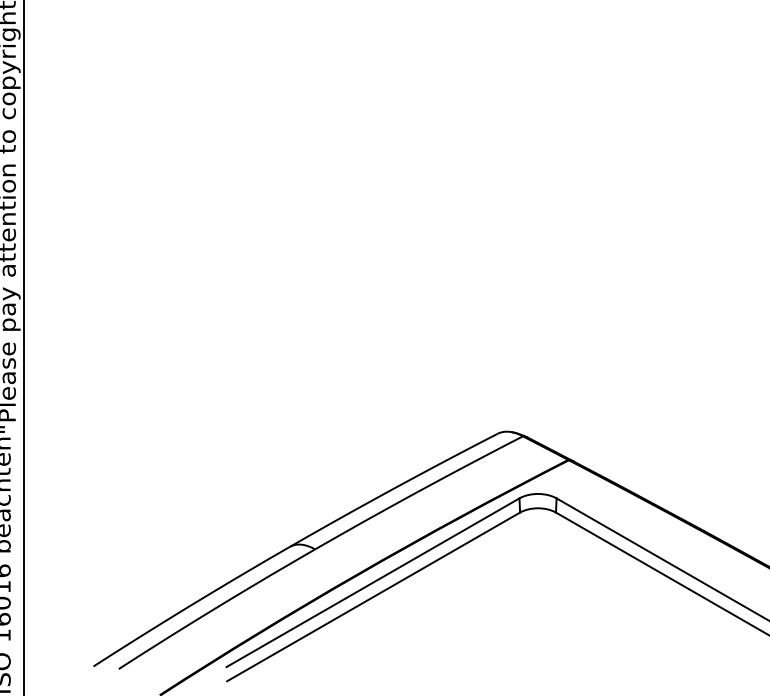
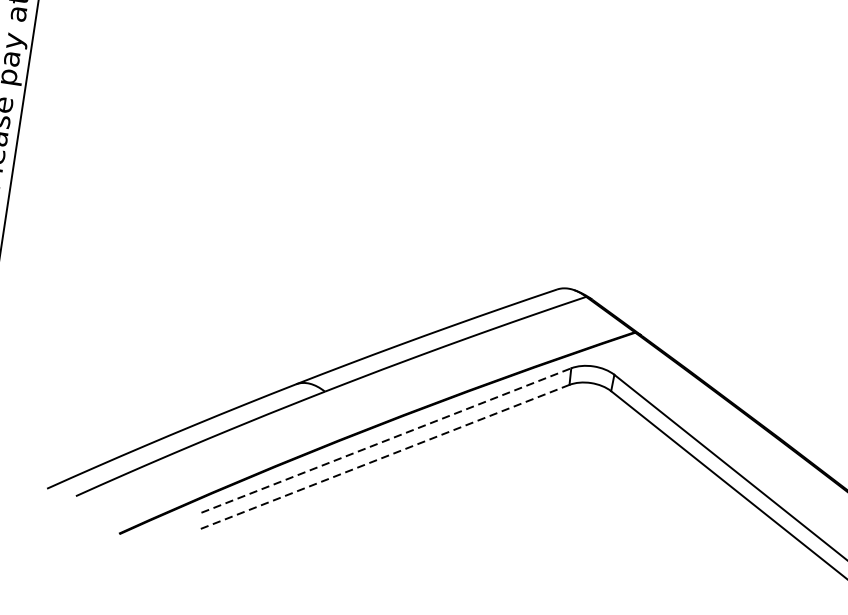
line: (373, 582) -> (386, 440), solid -> dashed
line: (373, 597) -> (384, 457), solid -> dashed

